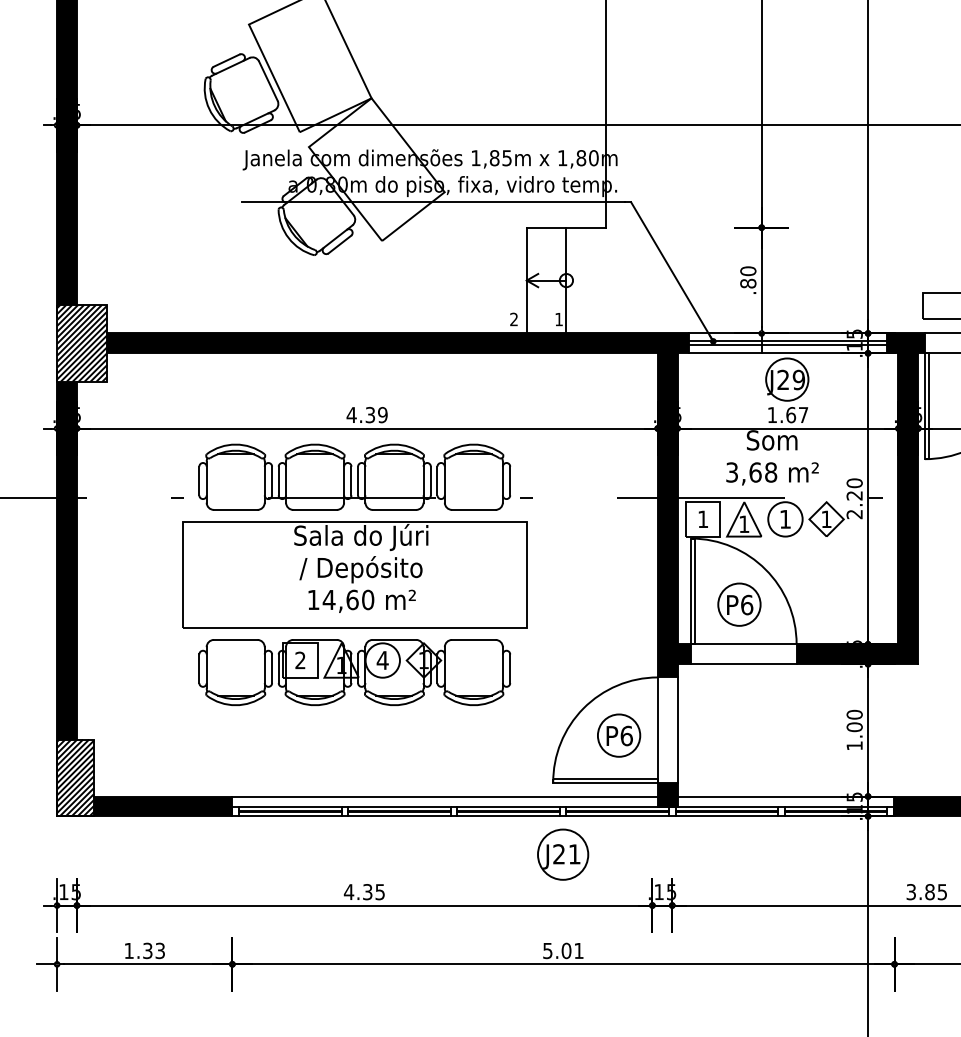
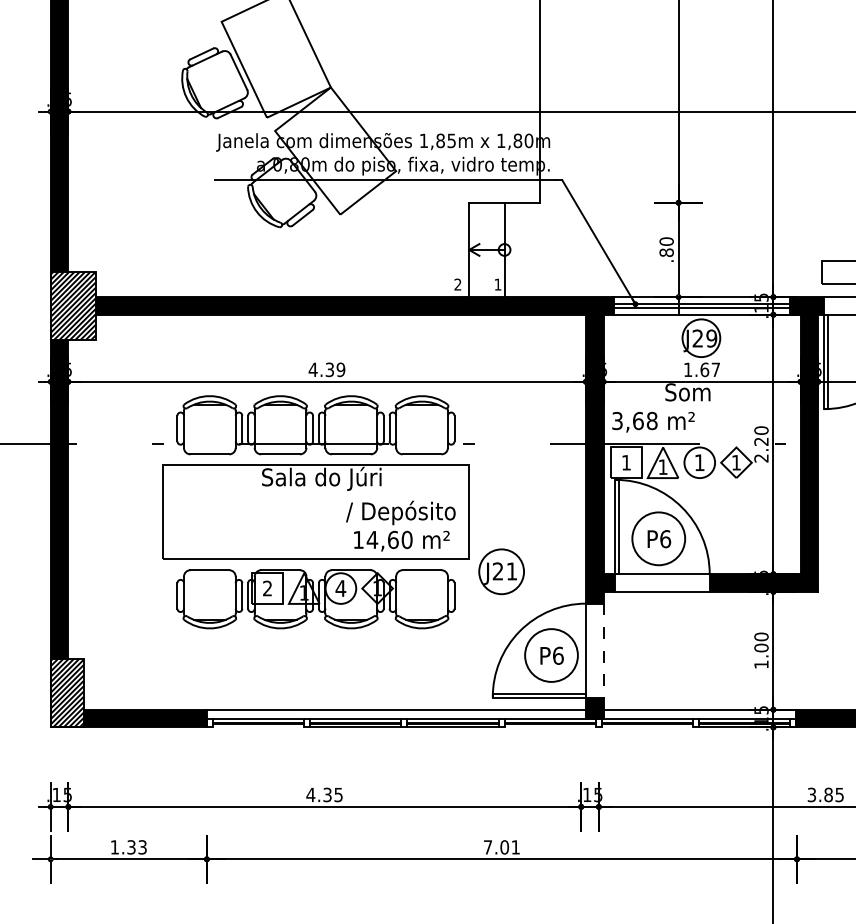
text: (772, 473) -> (653, 421), moved
text: (360, 584) -> (400, 526), moved
circle: (739, 604) -> (658, 538), size x1.4
line: (677, 730) -> (603, 650), solid -> dashed
circle: (618, 735) -> (550, 655), size x1.4
line: (290, 816) -> (258, 727), removed
line: (617, 816) -> (550, 727), removed
line: (726, 816) -> (647, 727), removed
part: (563, 854) -> (501, 571), moved
text: (547, 951) -> (487, 847), 5.01 -> 7.01

